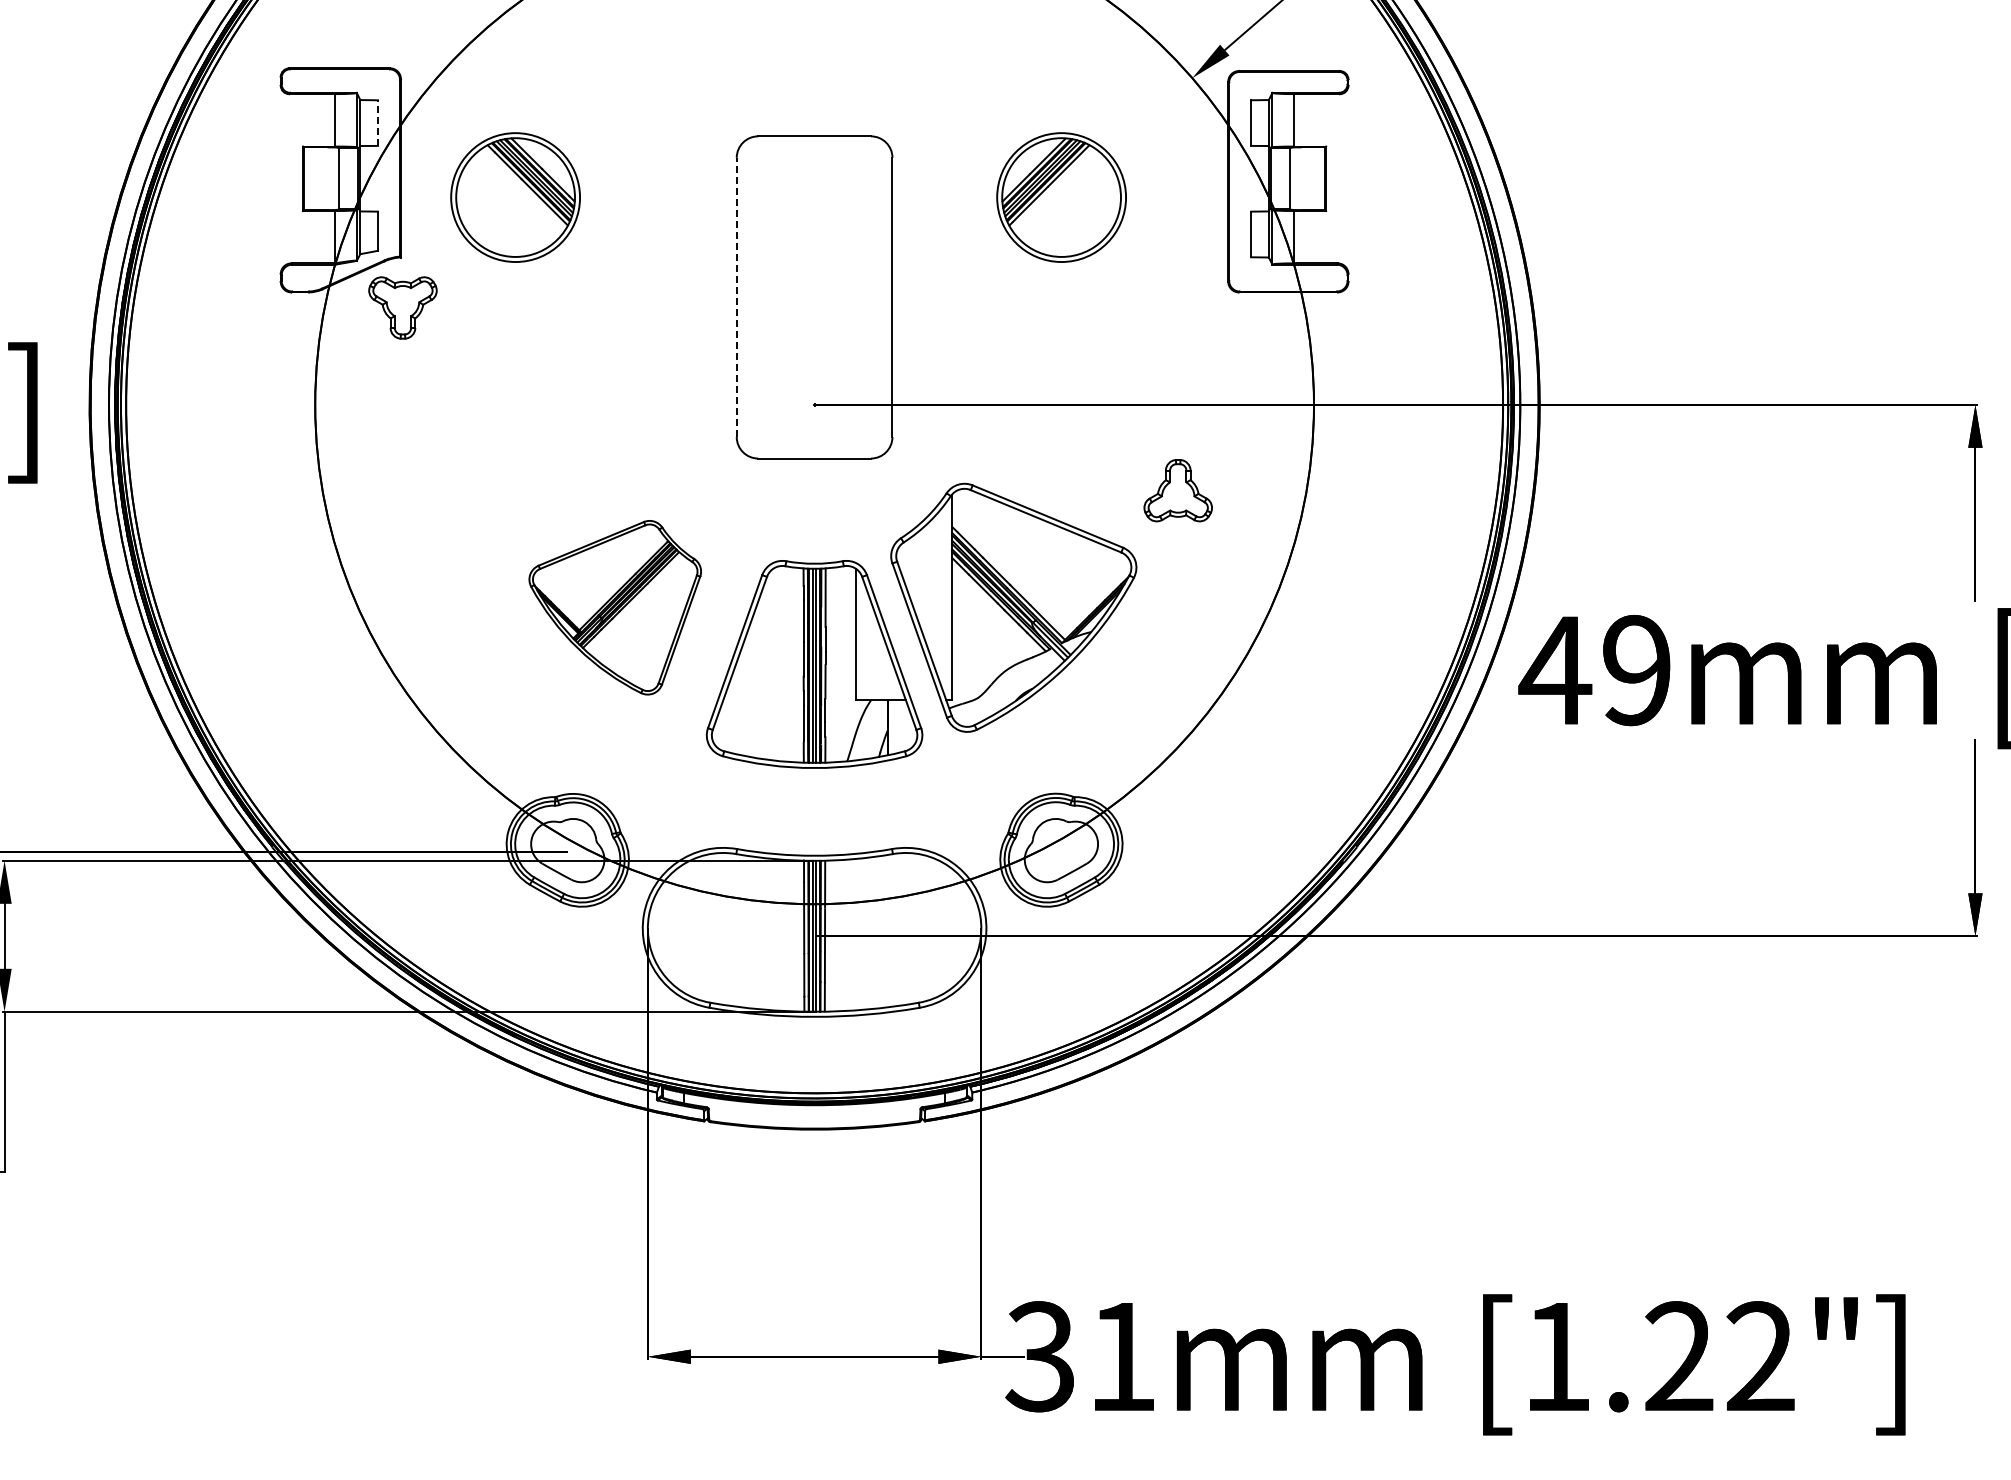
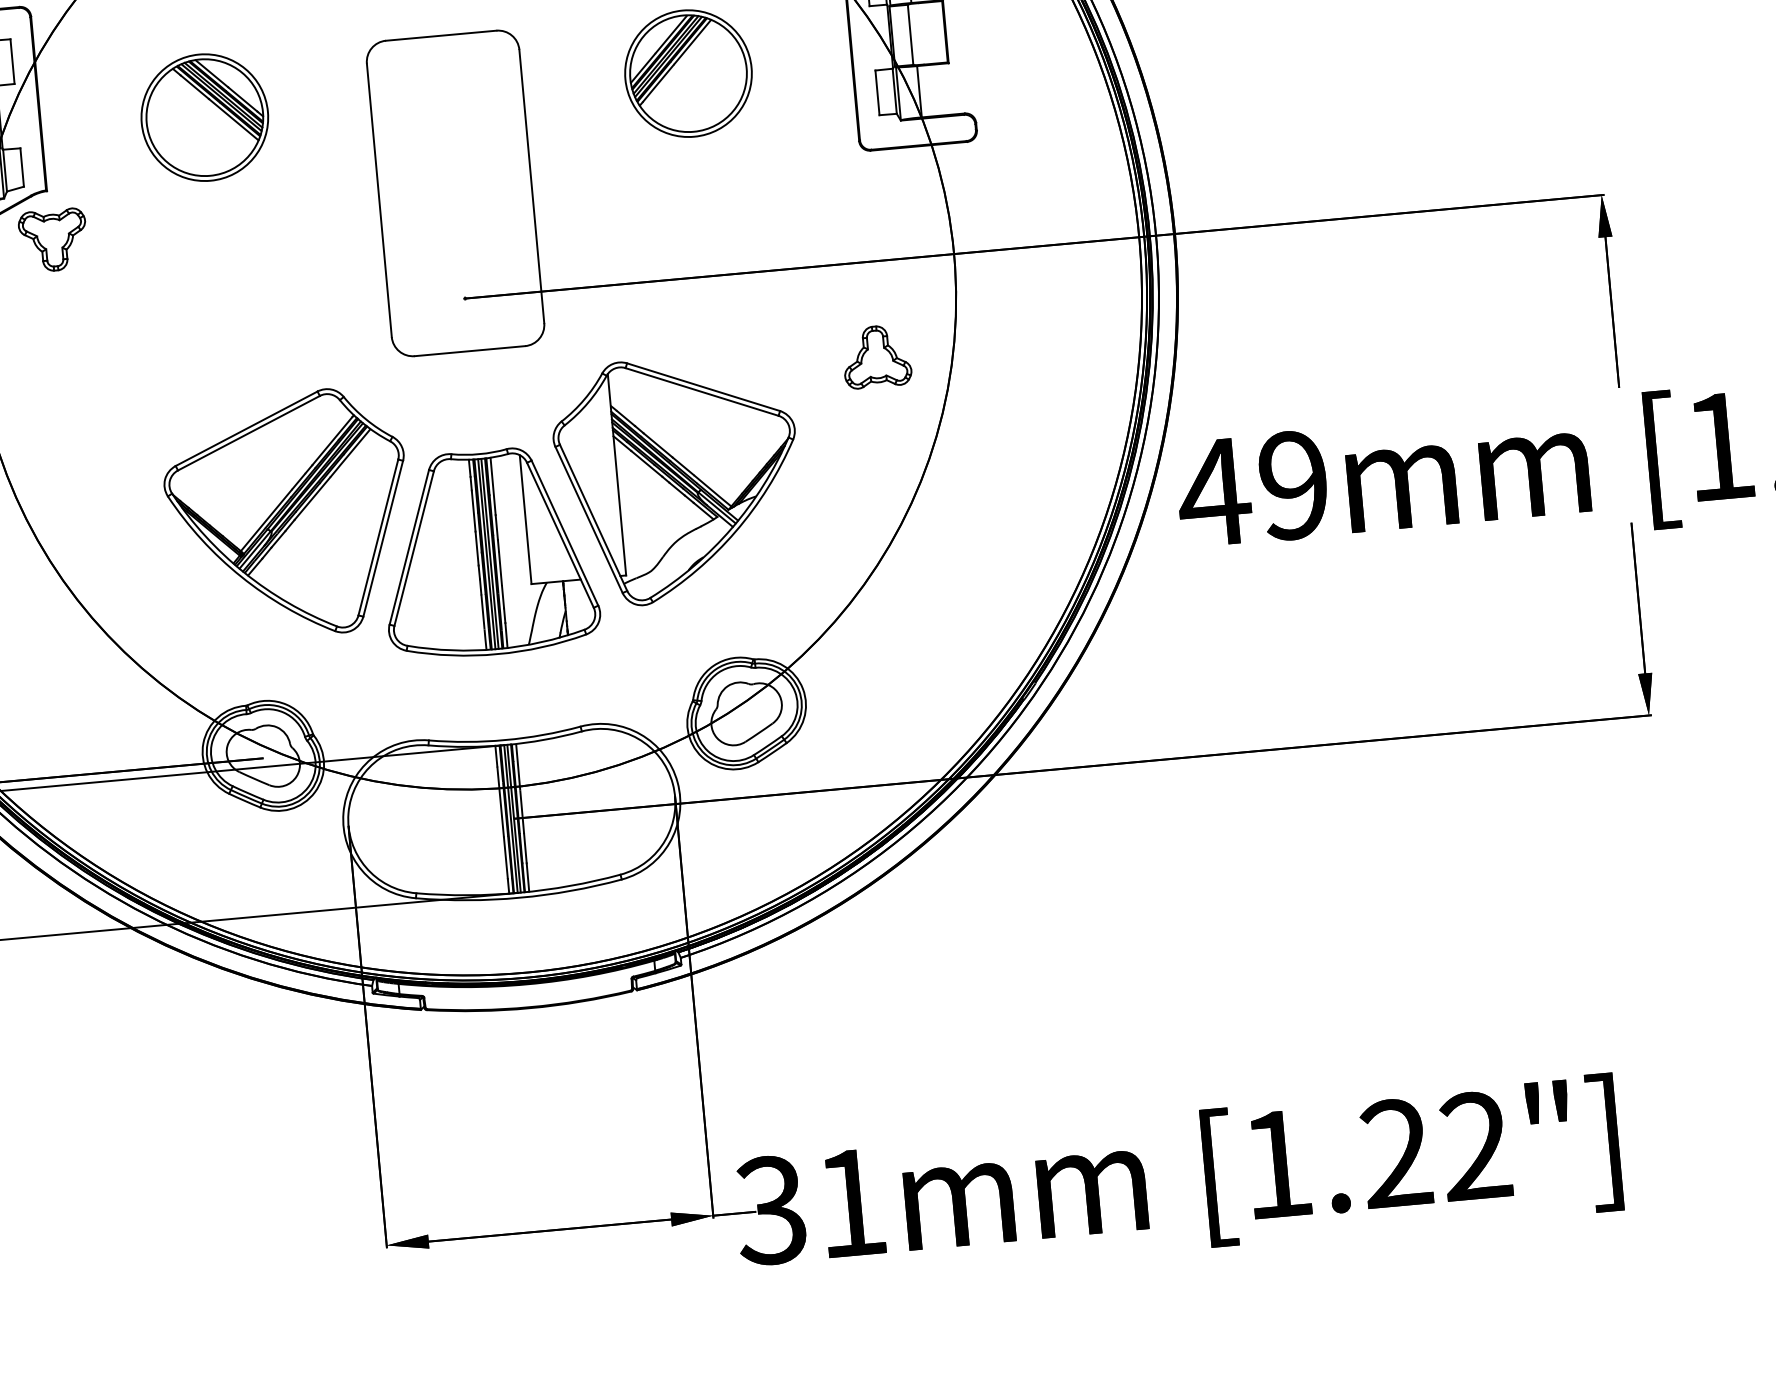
line: (377, 123) -> (12, 62), dashed -> solid
part: (515, 197) -> (204, 117), moved
line: (736, 297) -> (379, 200), dashed -> solid
part: (1177, 490) -> (876, 356), moved
part: (614, 607) -> (287, 514), size x1.43

